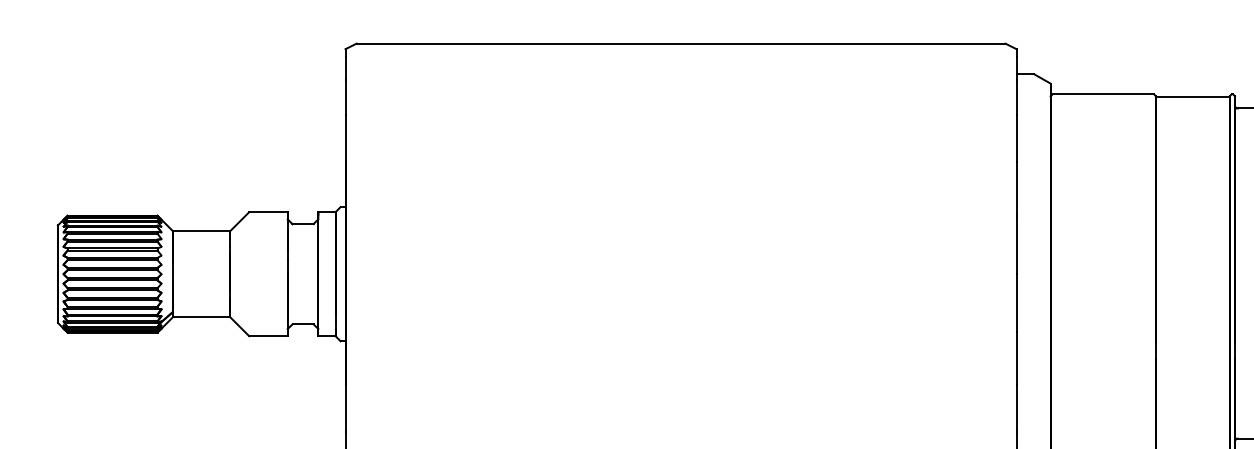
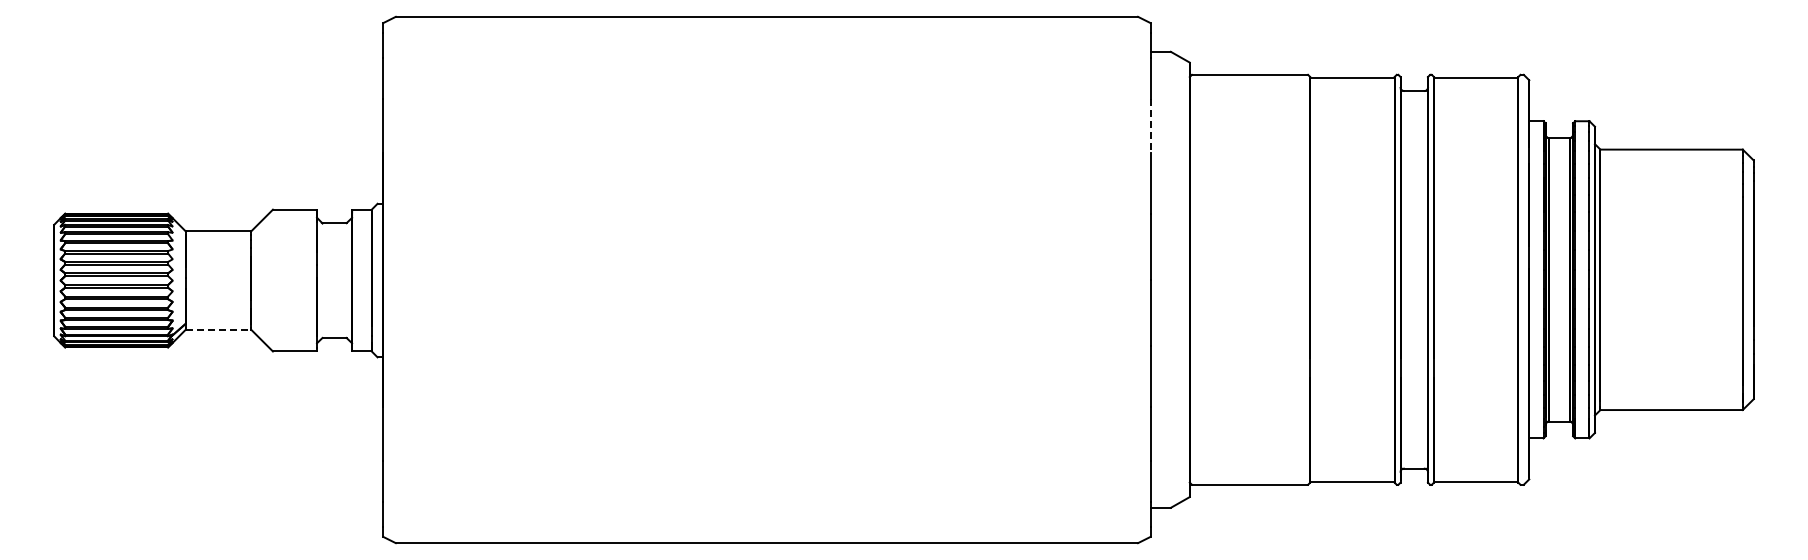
line: (1016, 138) -> (1150, 125), solid -> dashed
line: (201, 316) -> (218, 329), solid -> dashed

